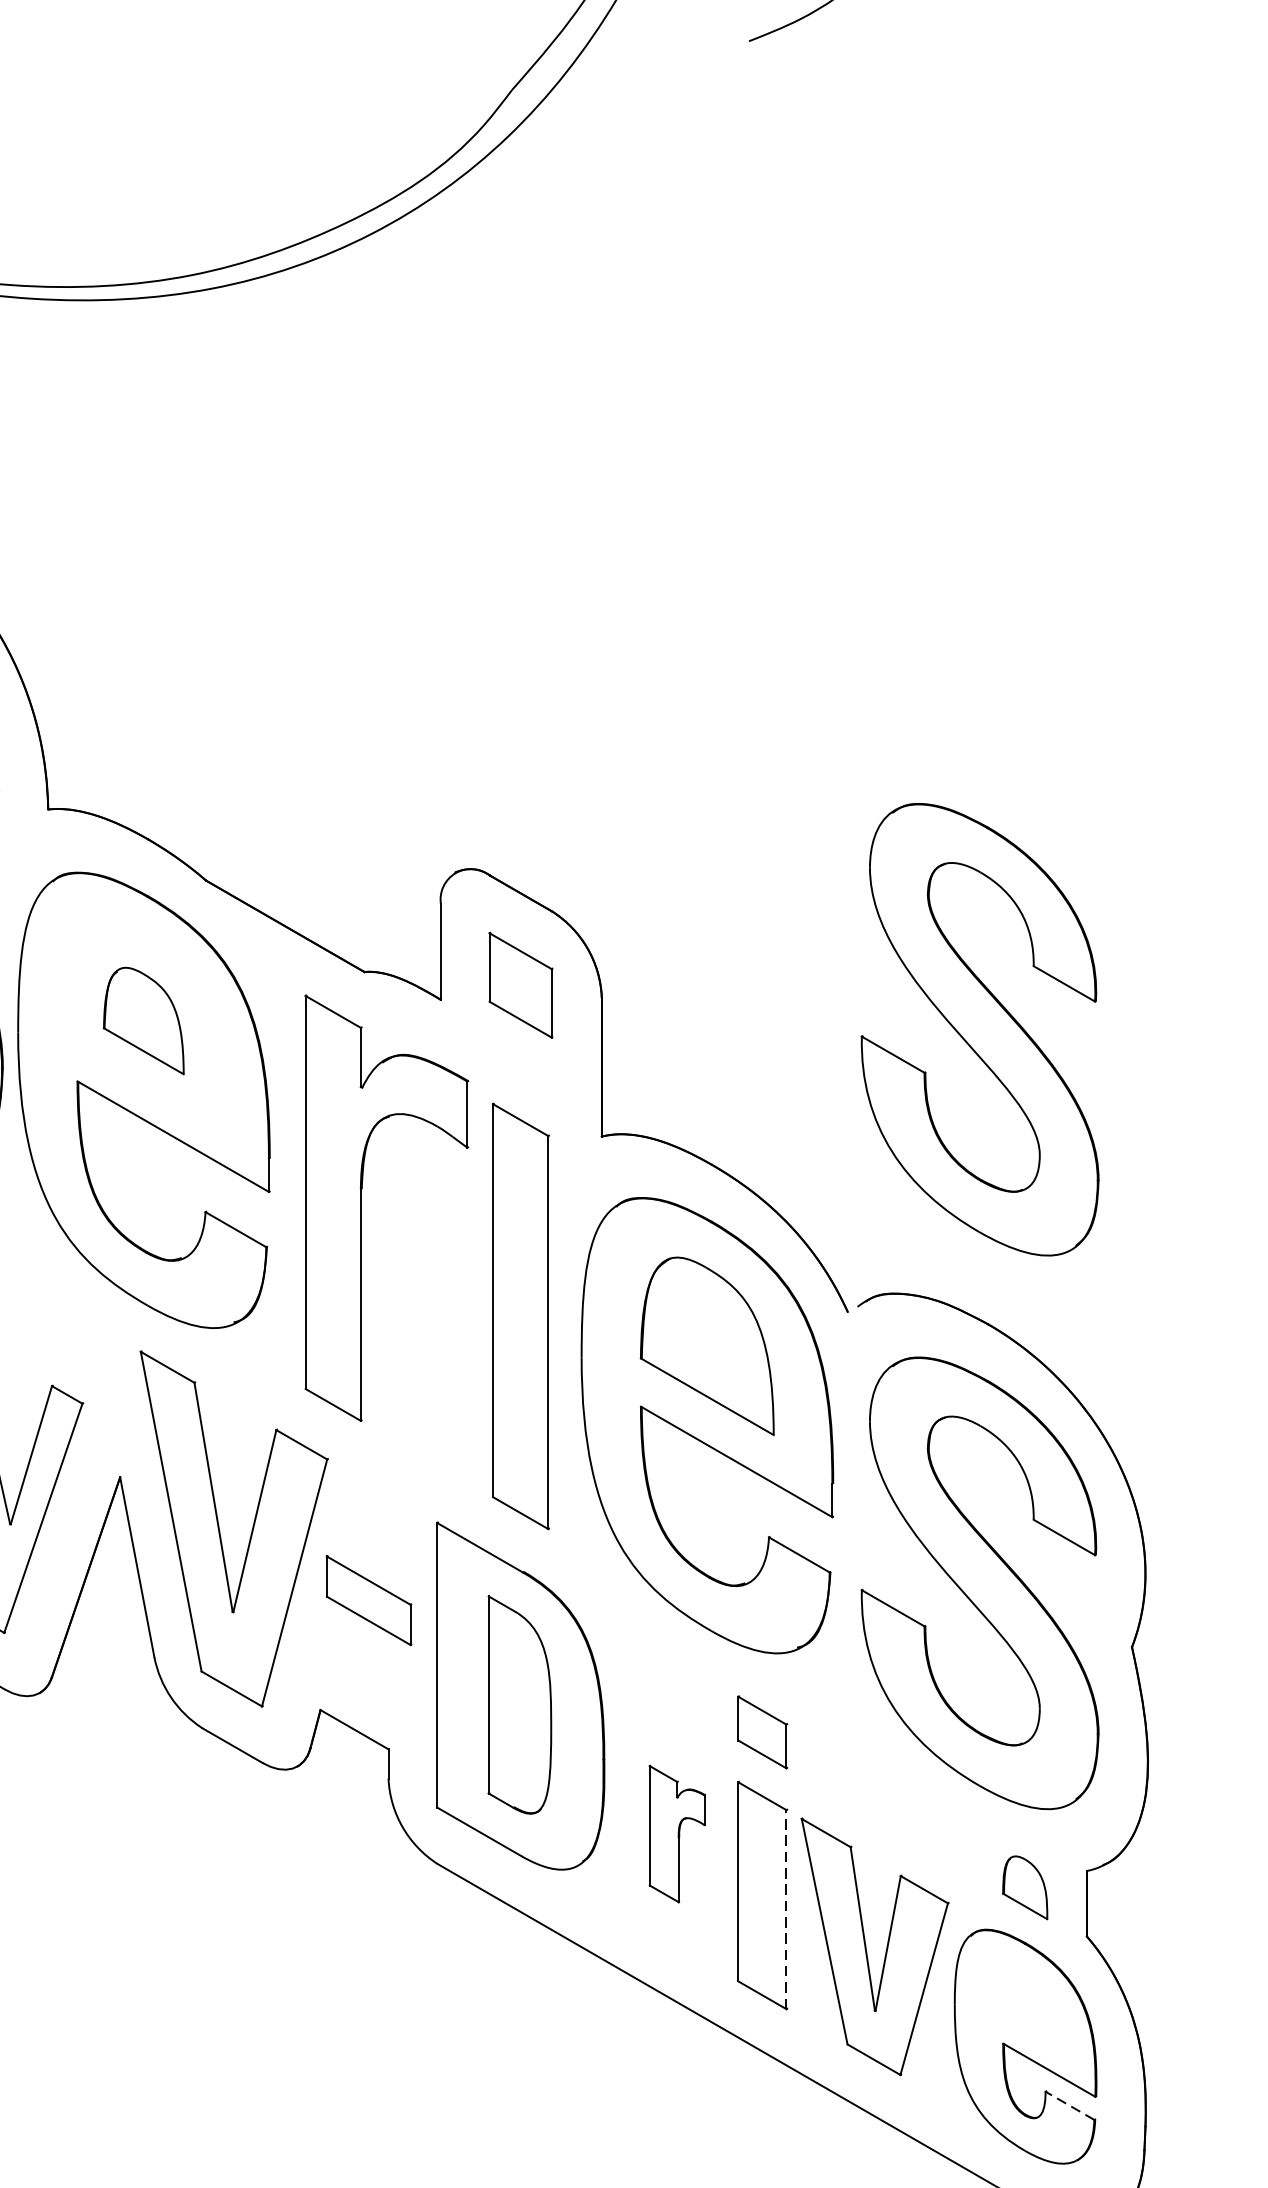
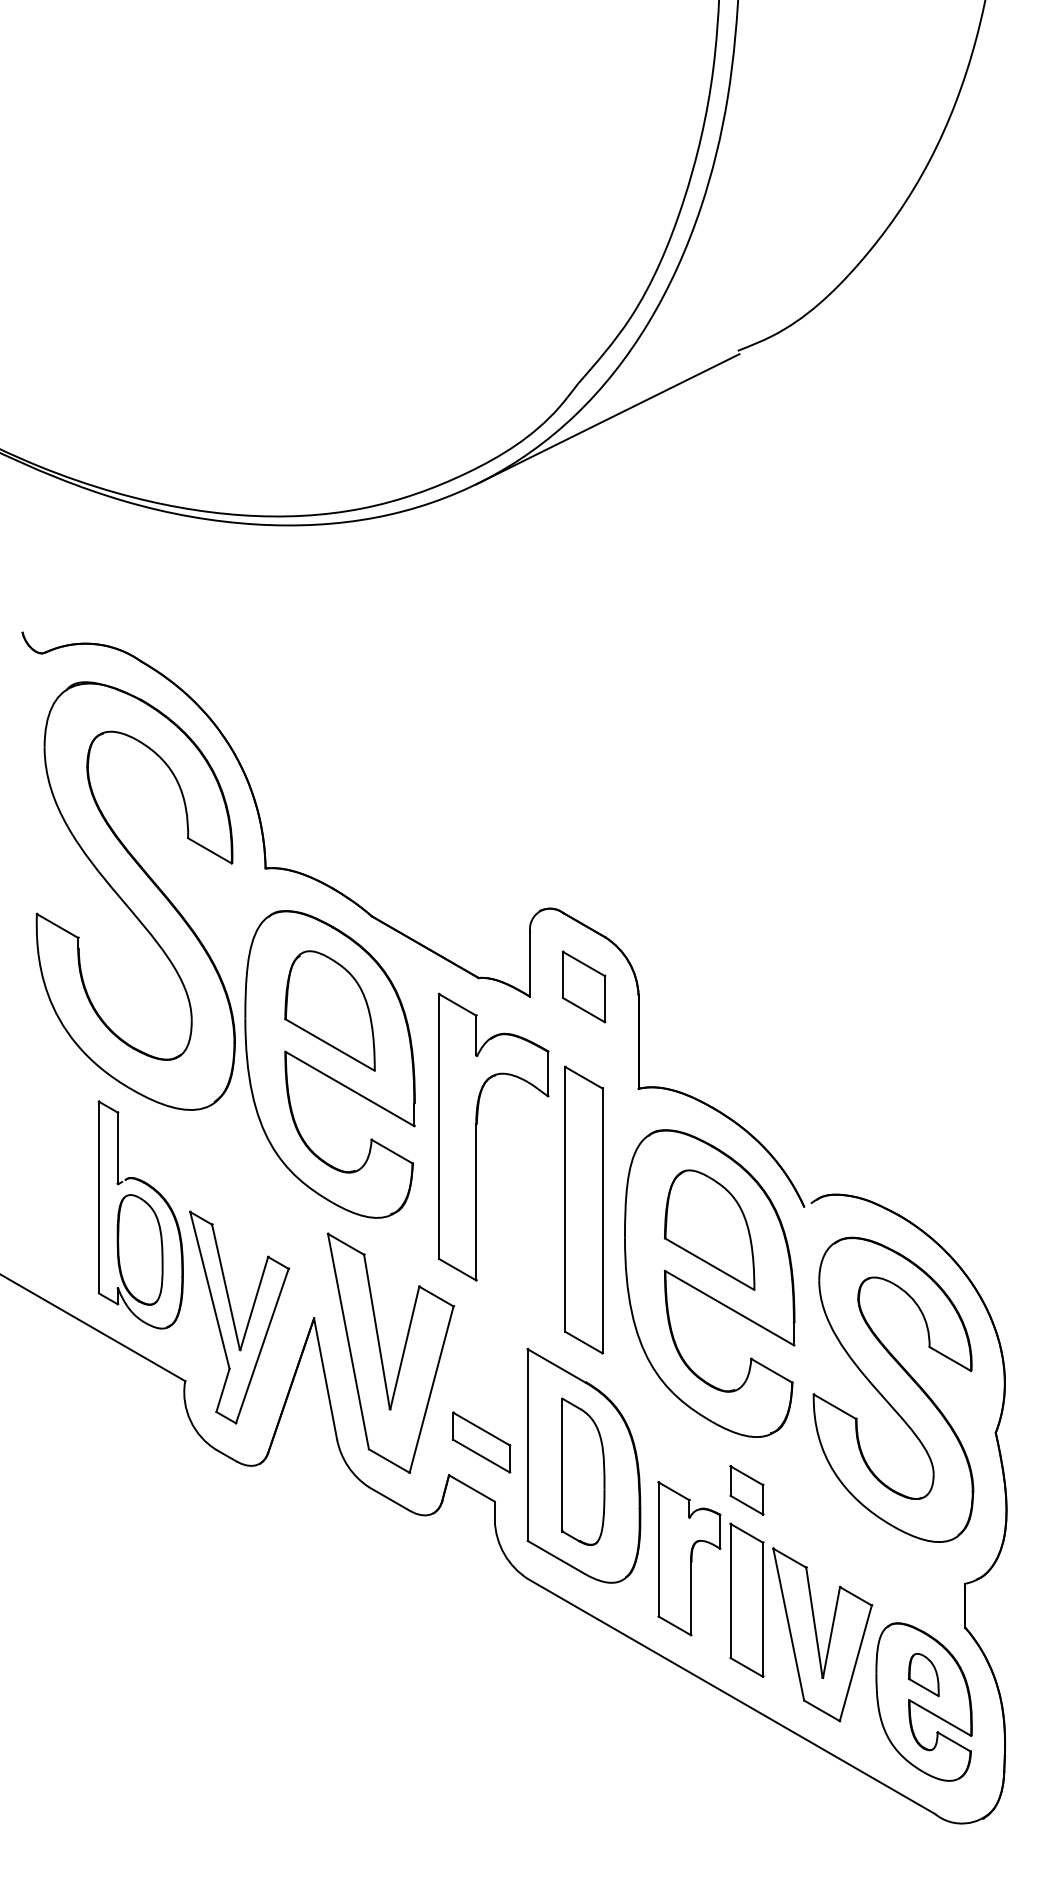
line: (555, 143) -> (607, 419), added
part: (143, 1020) -> (329, 1010), size x1.67
part: (980, 1029) -> (893, 1016), removed
part: (368, 1600) -> (481, 1442), moved
part: (677, 1833) -> (689, 1558), size x1.67
part: (1024, 1888) -> (923, 1675), moved
line: (785, 1909) -> (762, 1609), dashed -> solid
line: (1070, 2105) -> (954, 1741), dashed -> solid

